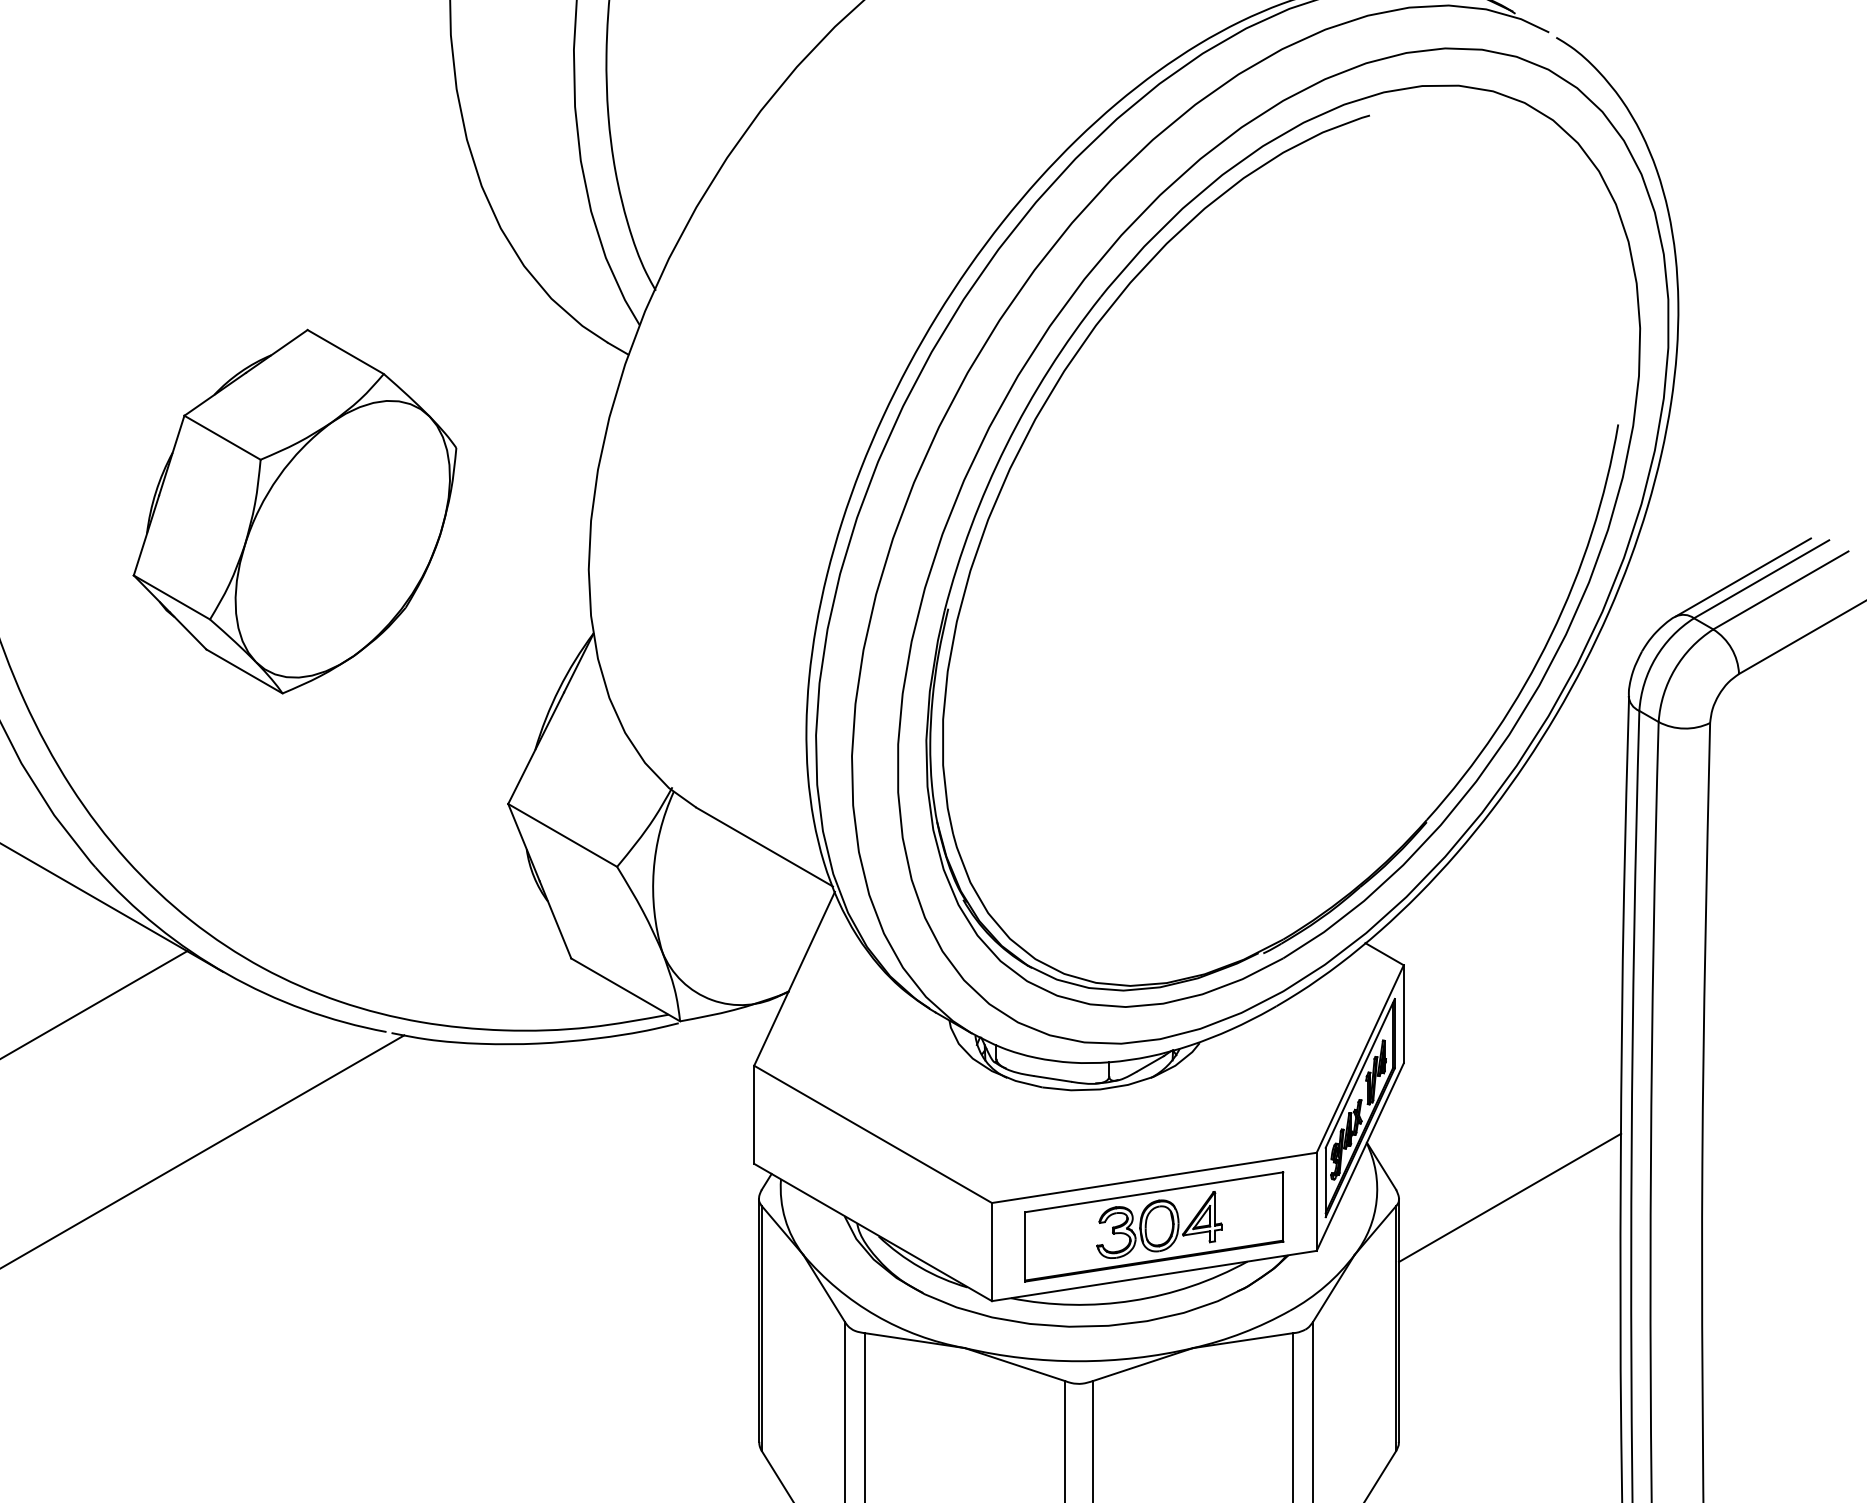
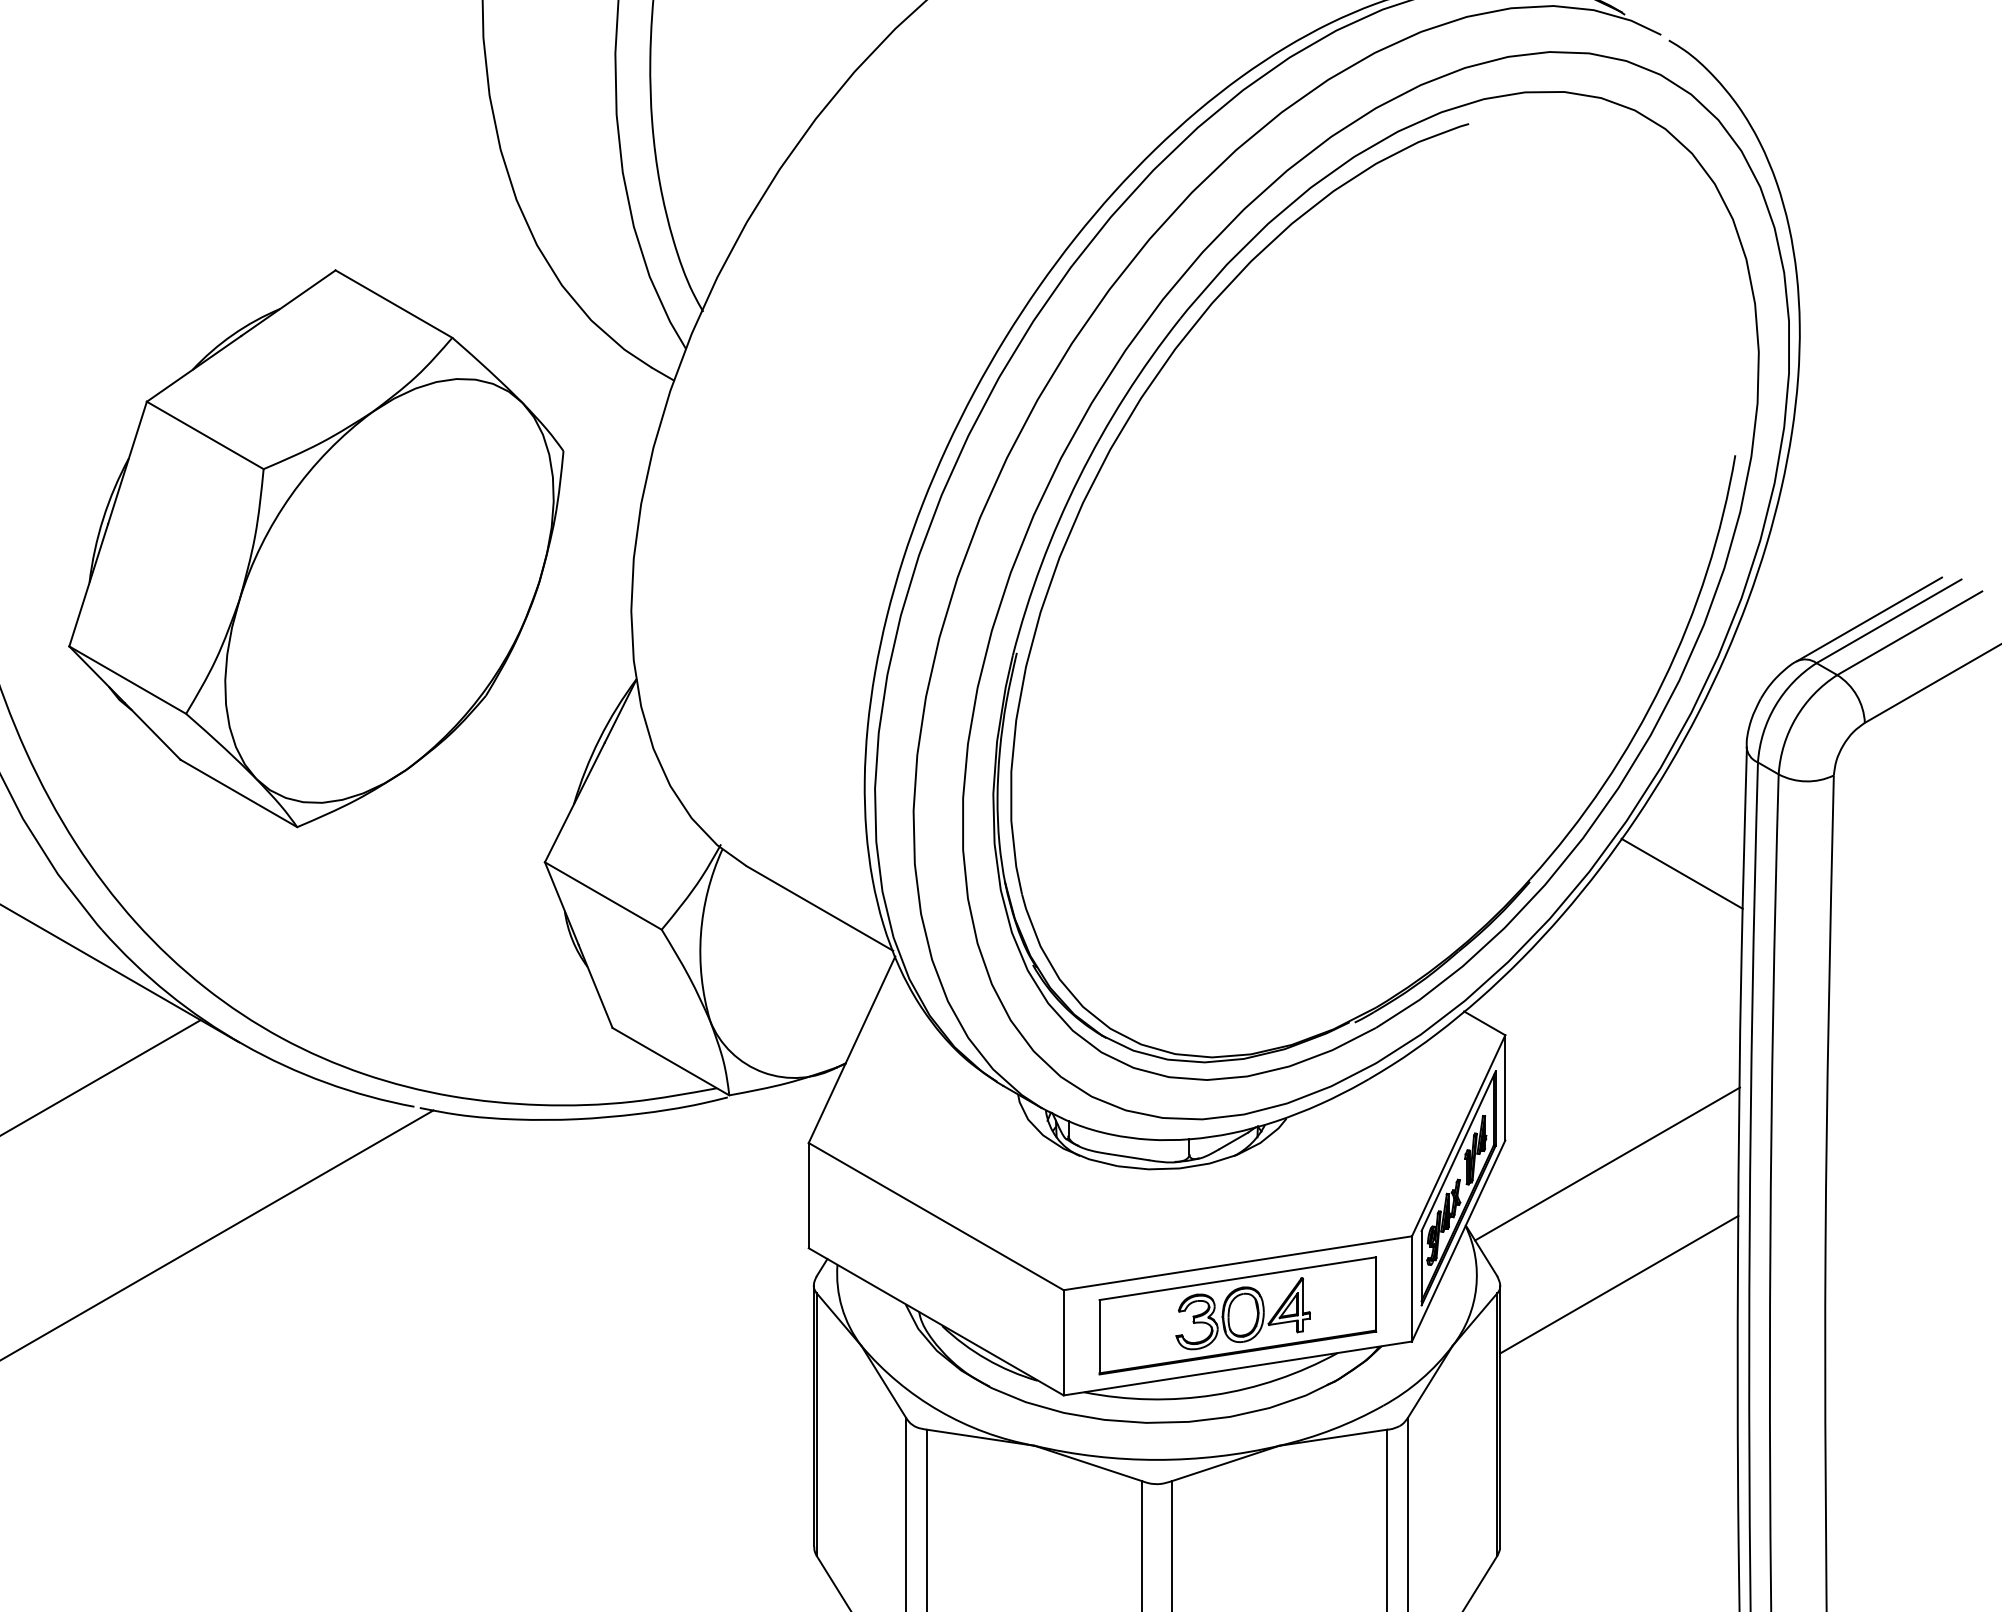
part: (294, 511) -> (315, 548), size x1.43
line: (1568, 814) -> (1681, 873), added
line: (1498, 1085) -> (1606, 1164), added

